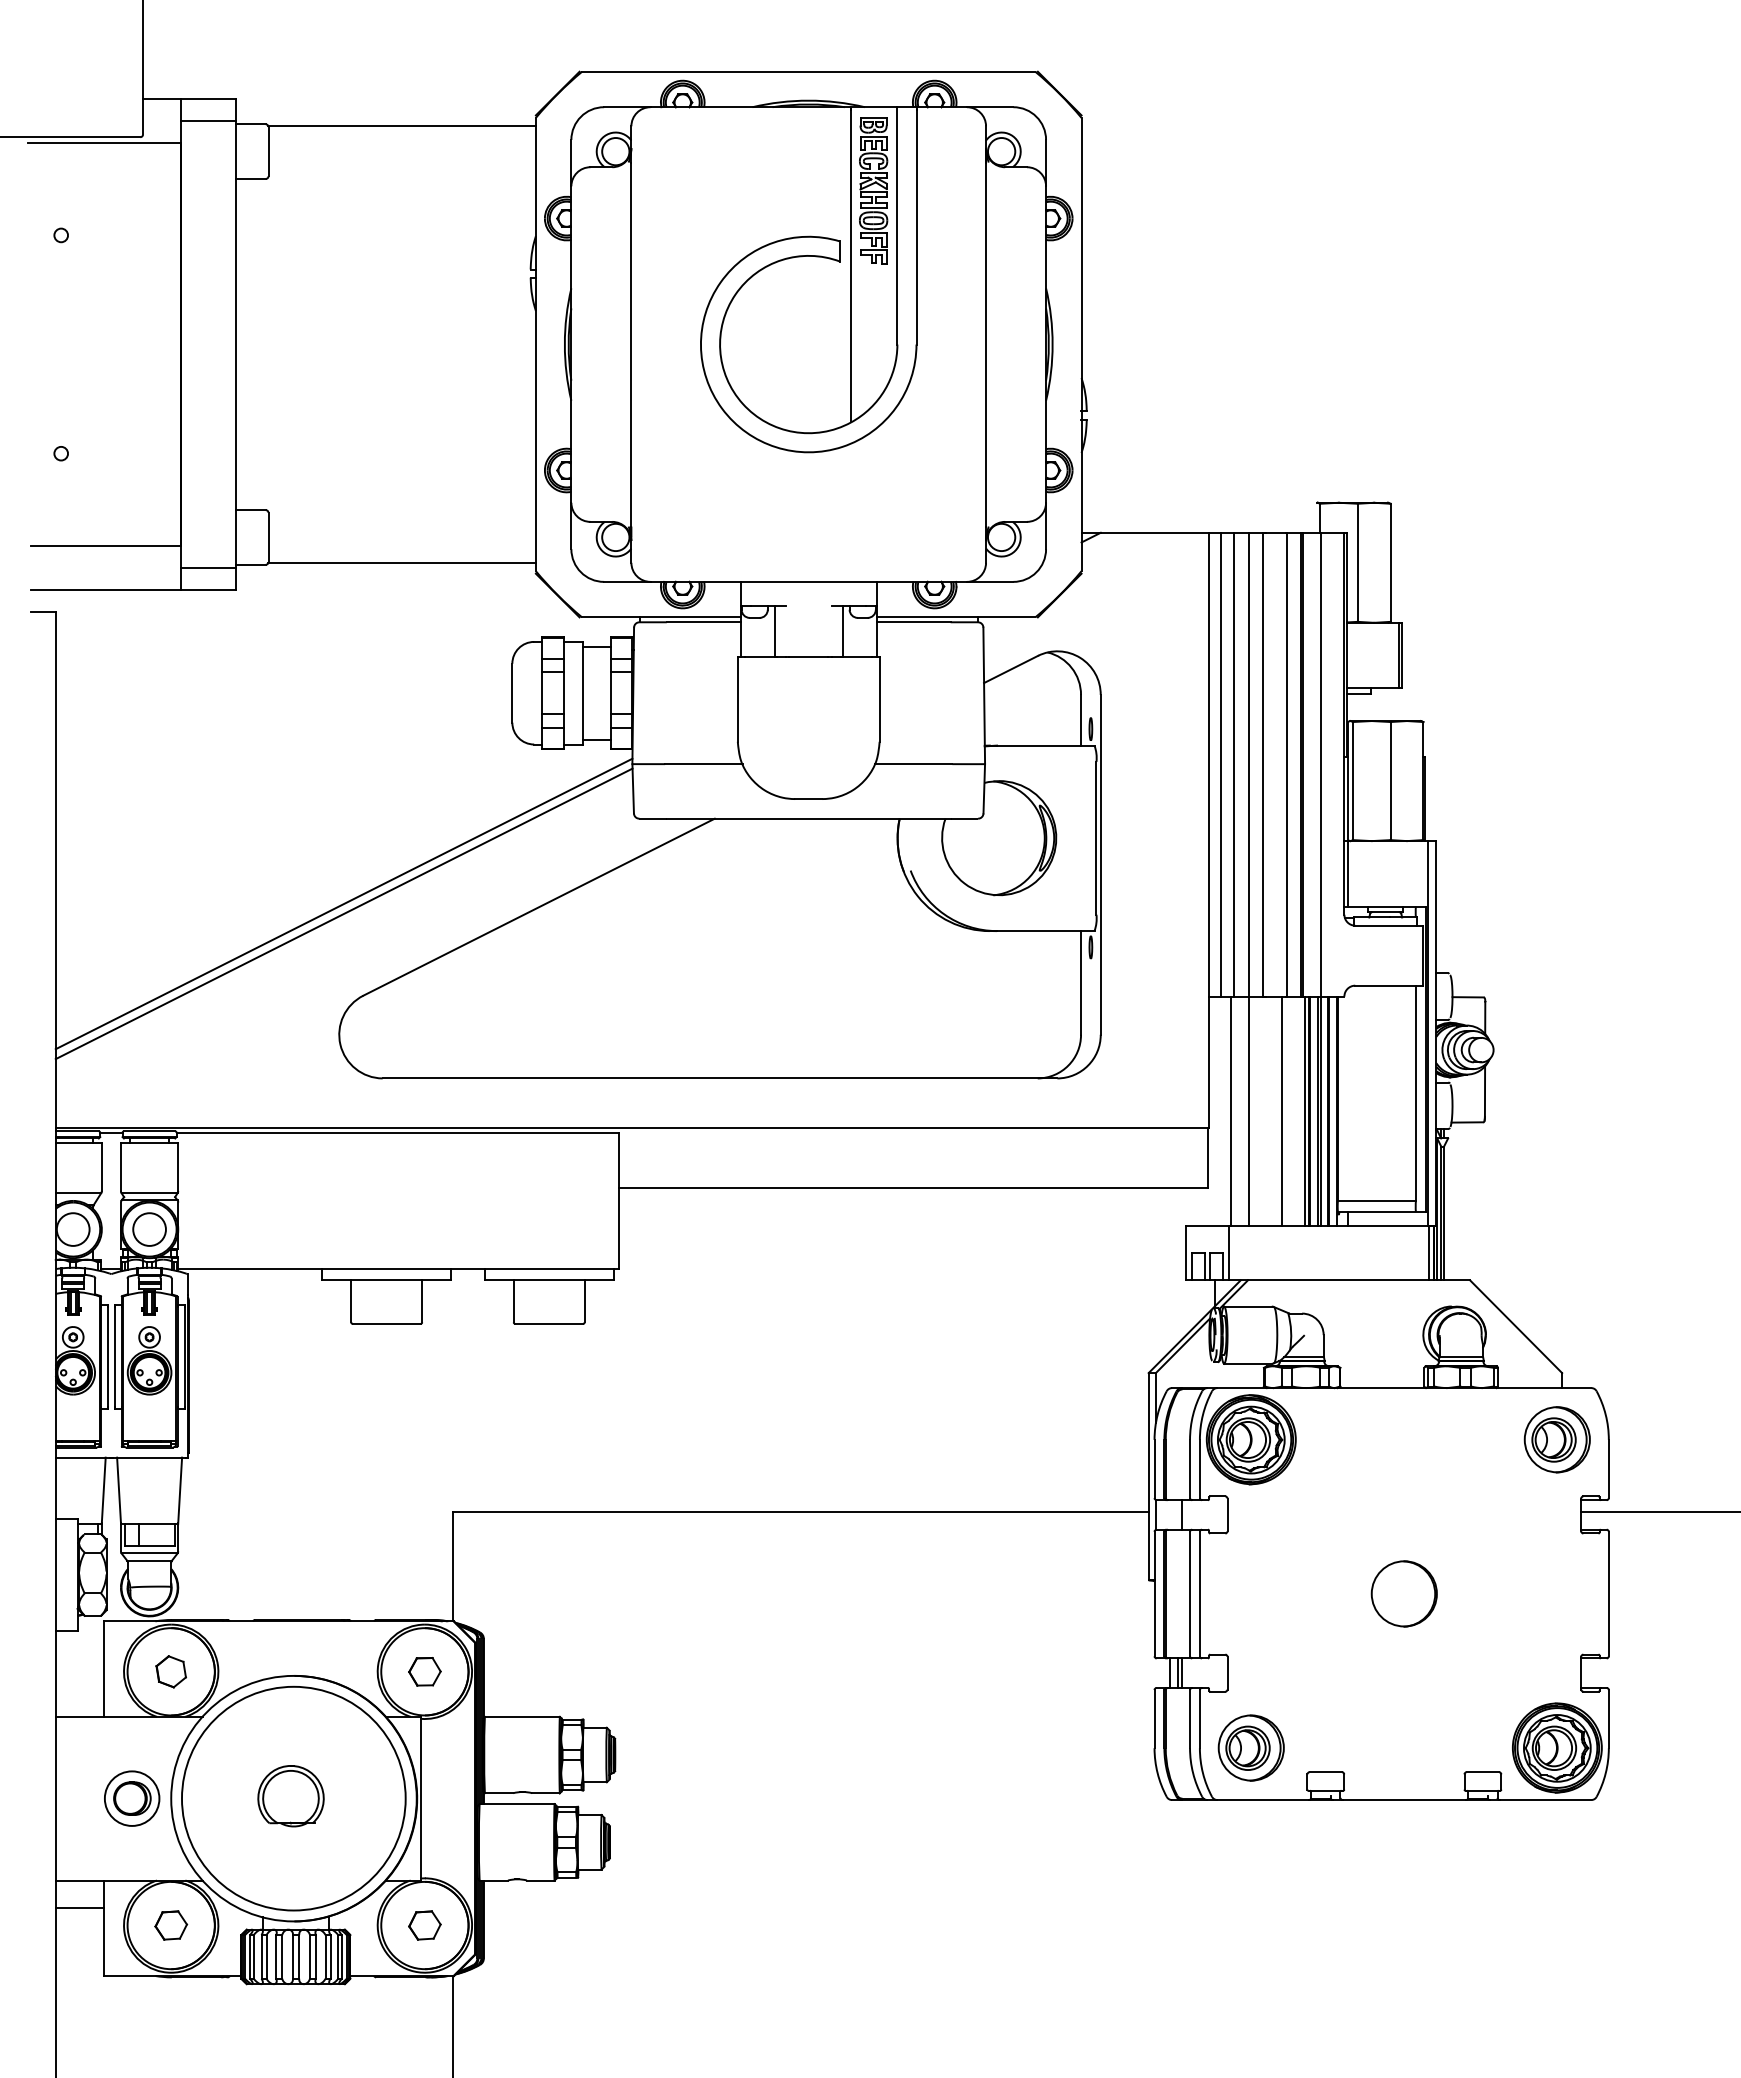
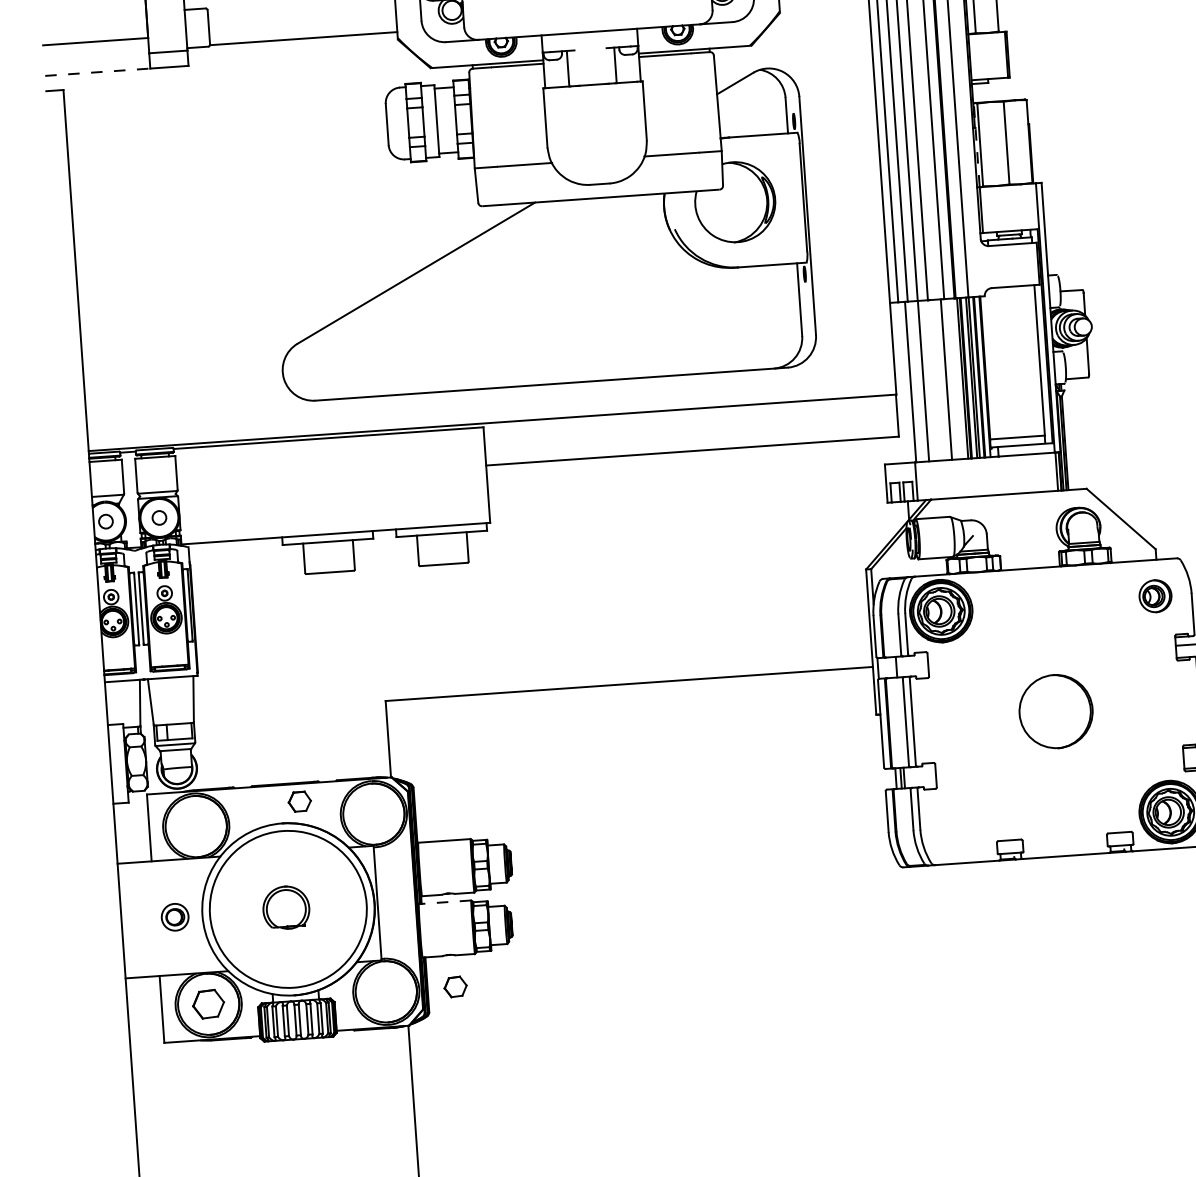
line: (106, 590) -> (97, 72), solid -> dashed
line: (1348, 780) -> (977, 144), solid -> dashed
line: (343, 903) -> (279, 280), removed
line: (343, 913) -> (279, 287), removed
circle: (72, 1229) -> (105, 521), size x0.6
circle: (149, 1229) -> (159, 517), size x0.6
part: (1556, 1439) -> (1154, 596), size x0.7
circle: (1403, 1593) -> (1055, 711), size x1.6
part: (170, 1671) -> (195, 826), removed
part: (424, 1671) -> (299, 801), moved
part: (1250, 1747) -> (955, 826), removed
part: (132, 1798) -> (175, 917), size x0.7
line: (517, 1804) -> (445, 902), solid -> dashed
line: (79, 1907) -> (143, 996), removed
part: (171, 1925) -> (208, 1004), size x1.4
part: (424, 1925) -> (455, 986), moved

